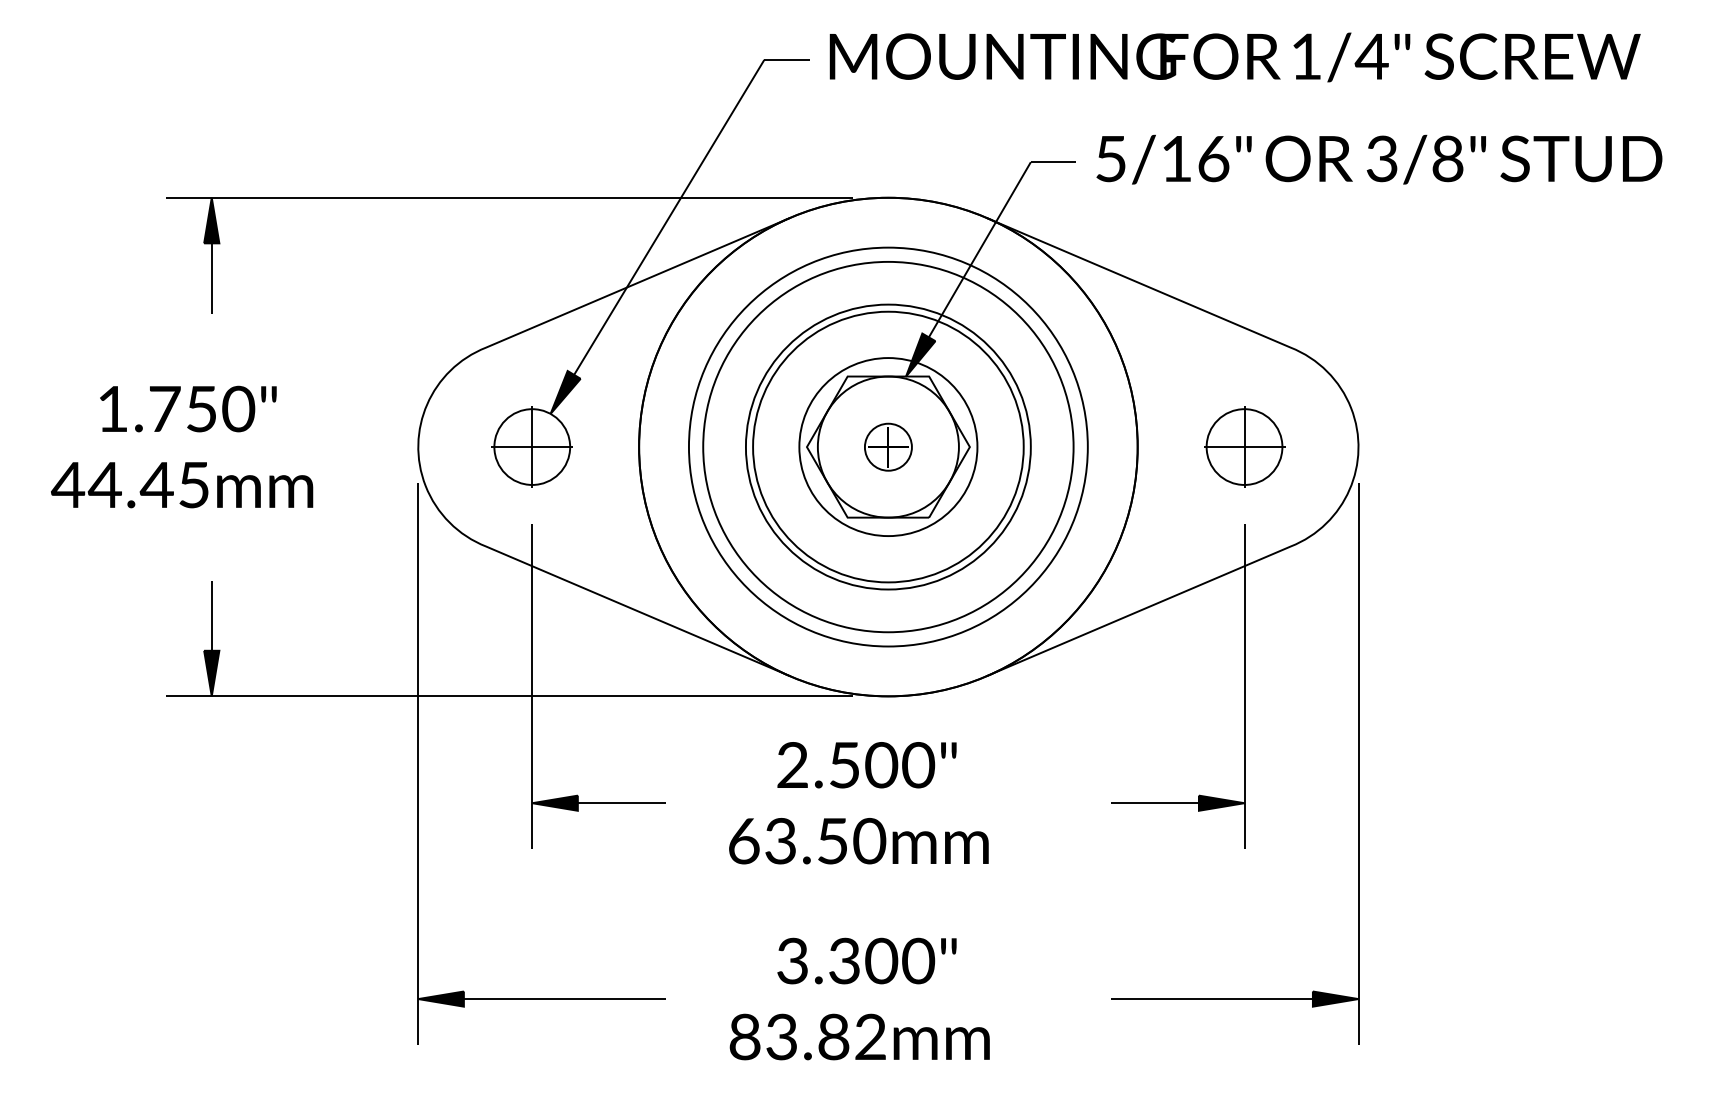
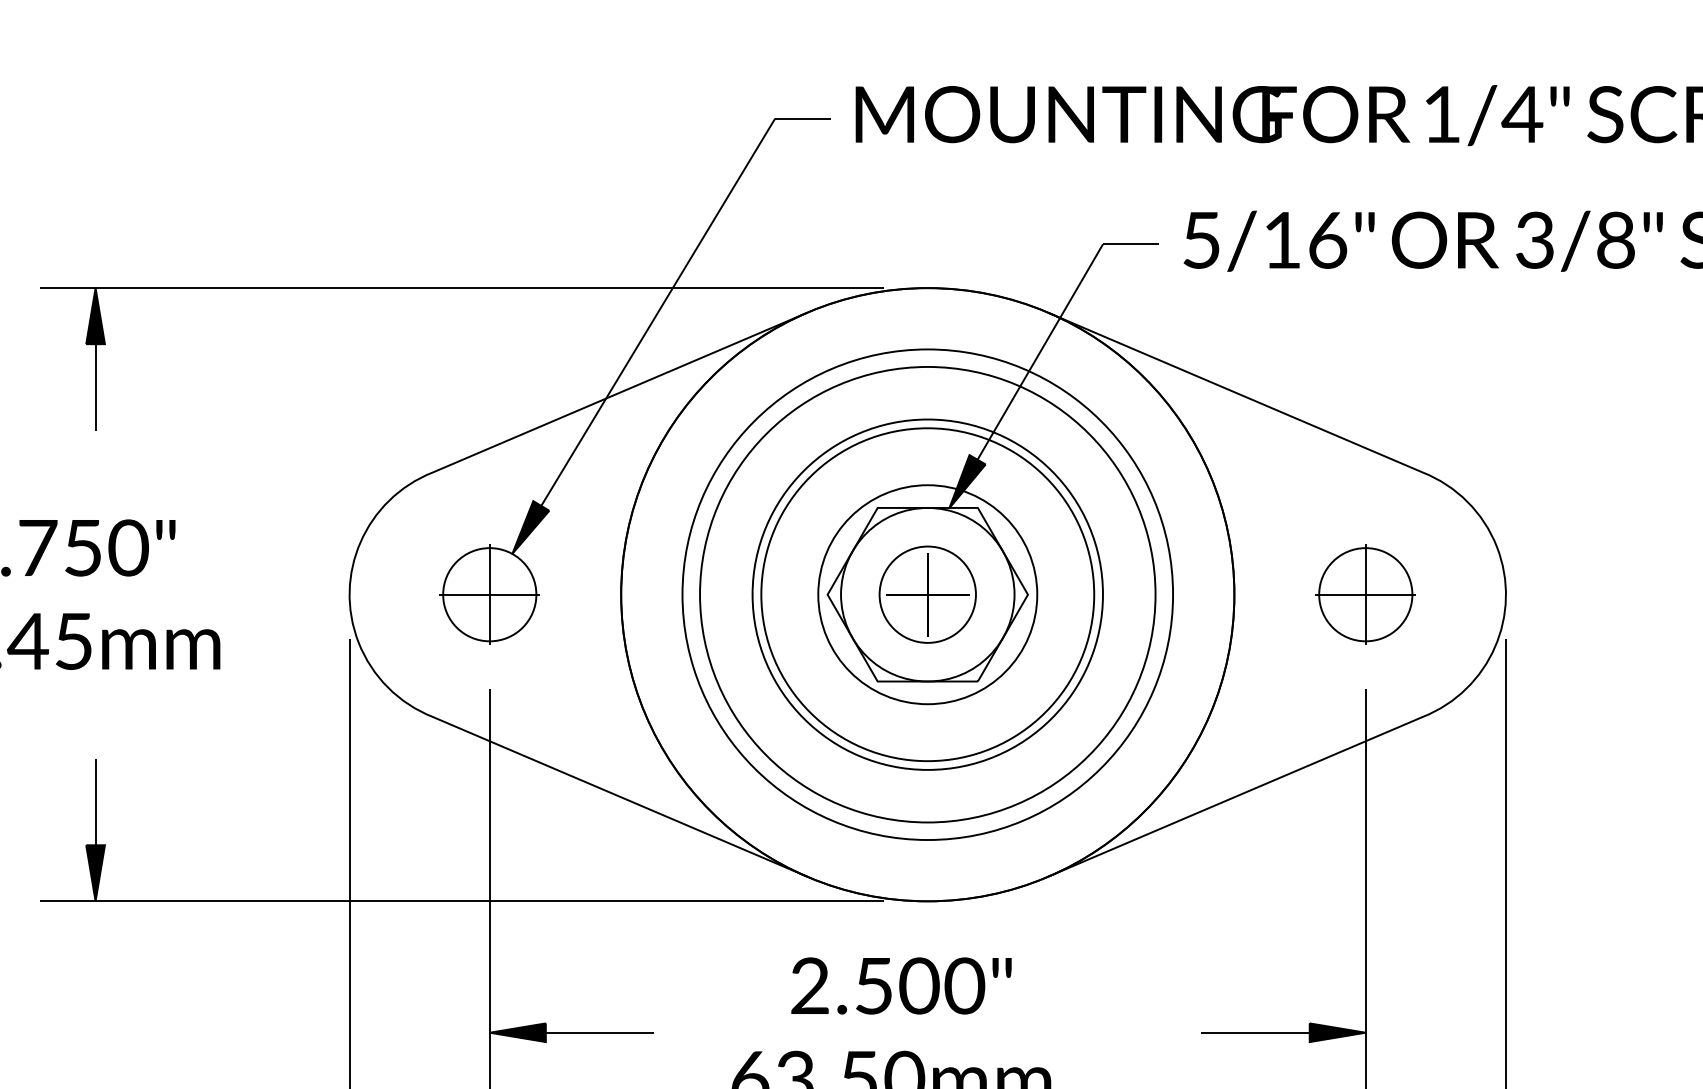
part: (888, 447) -> (927, 595), size x1.67

